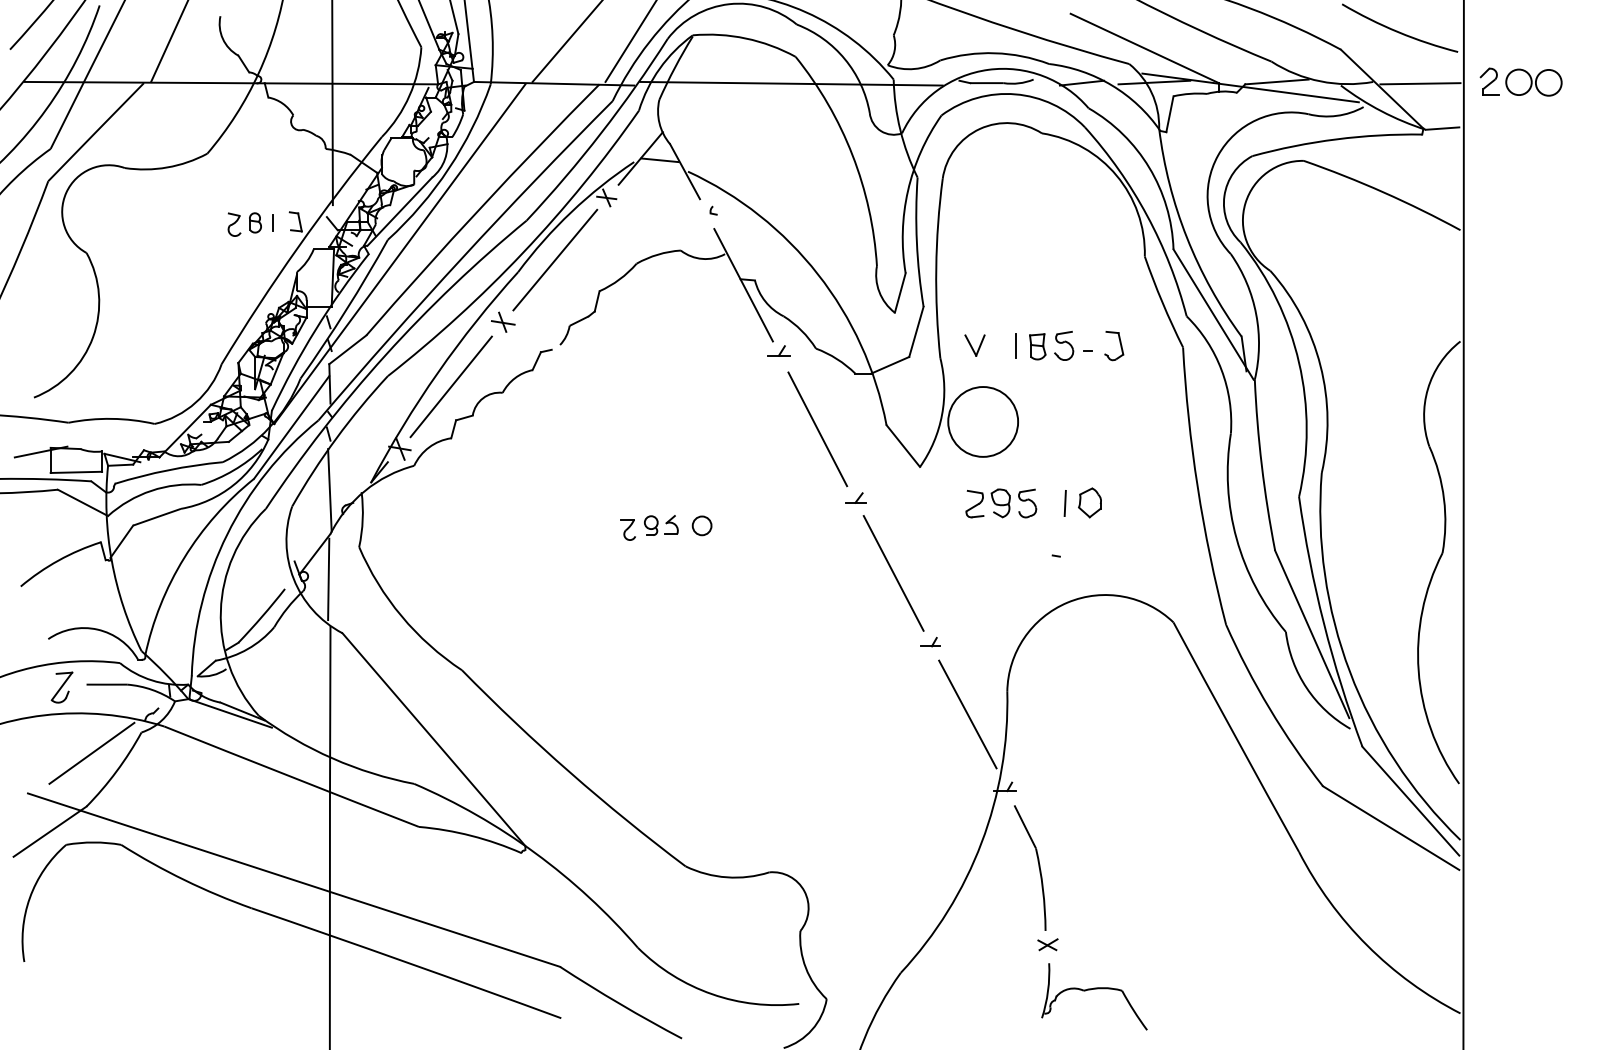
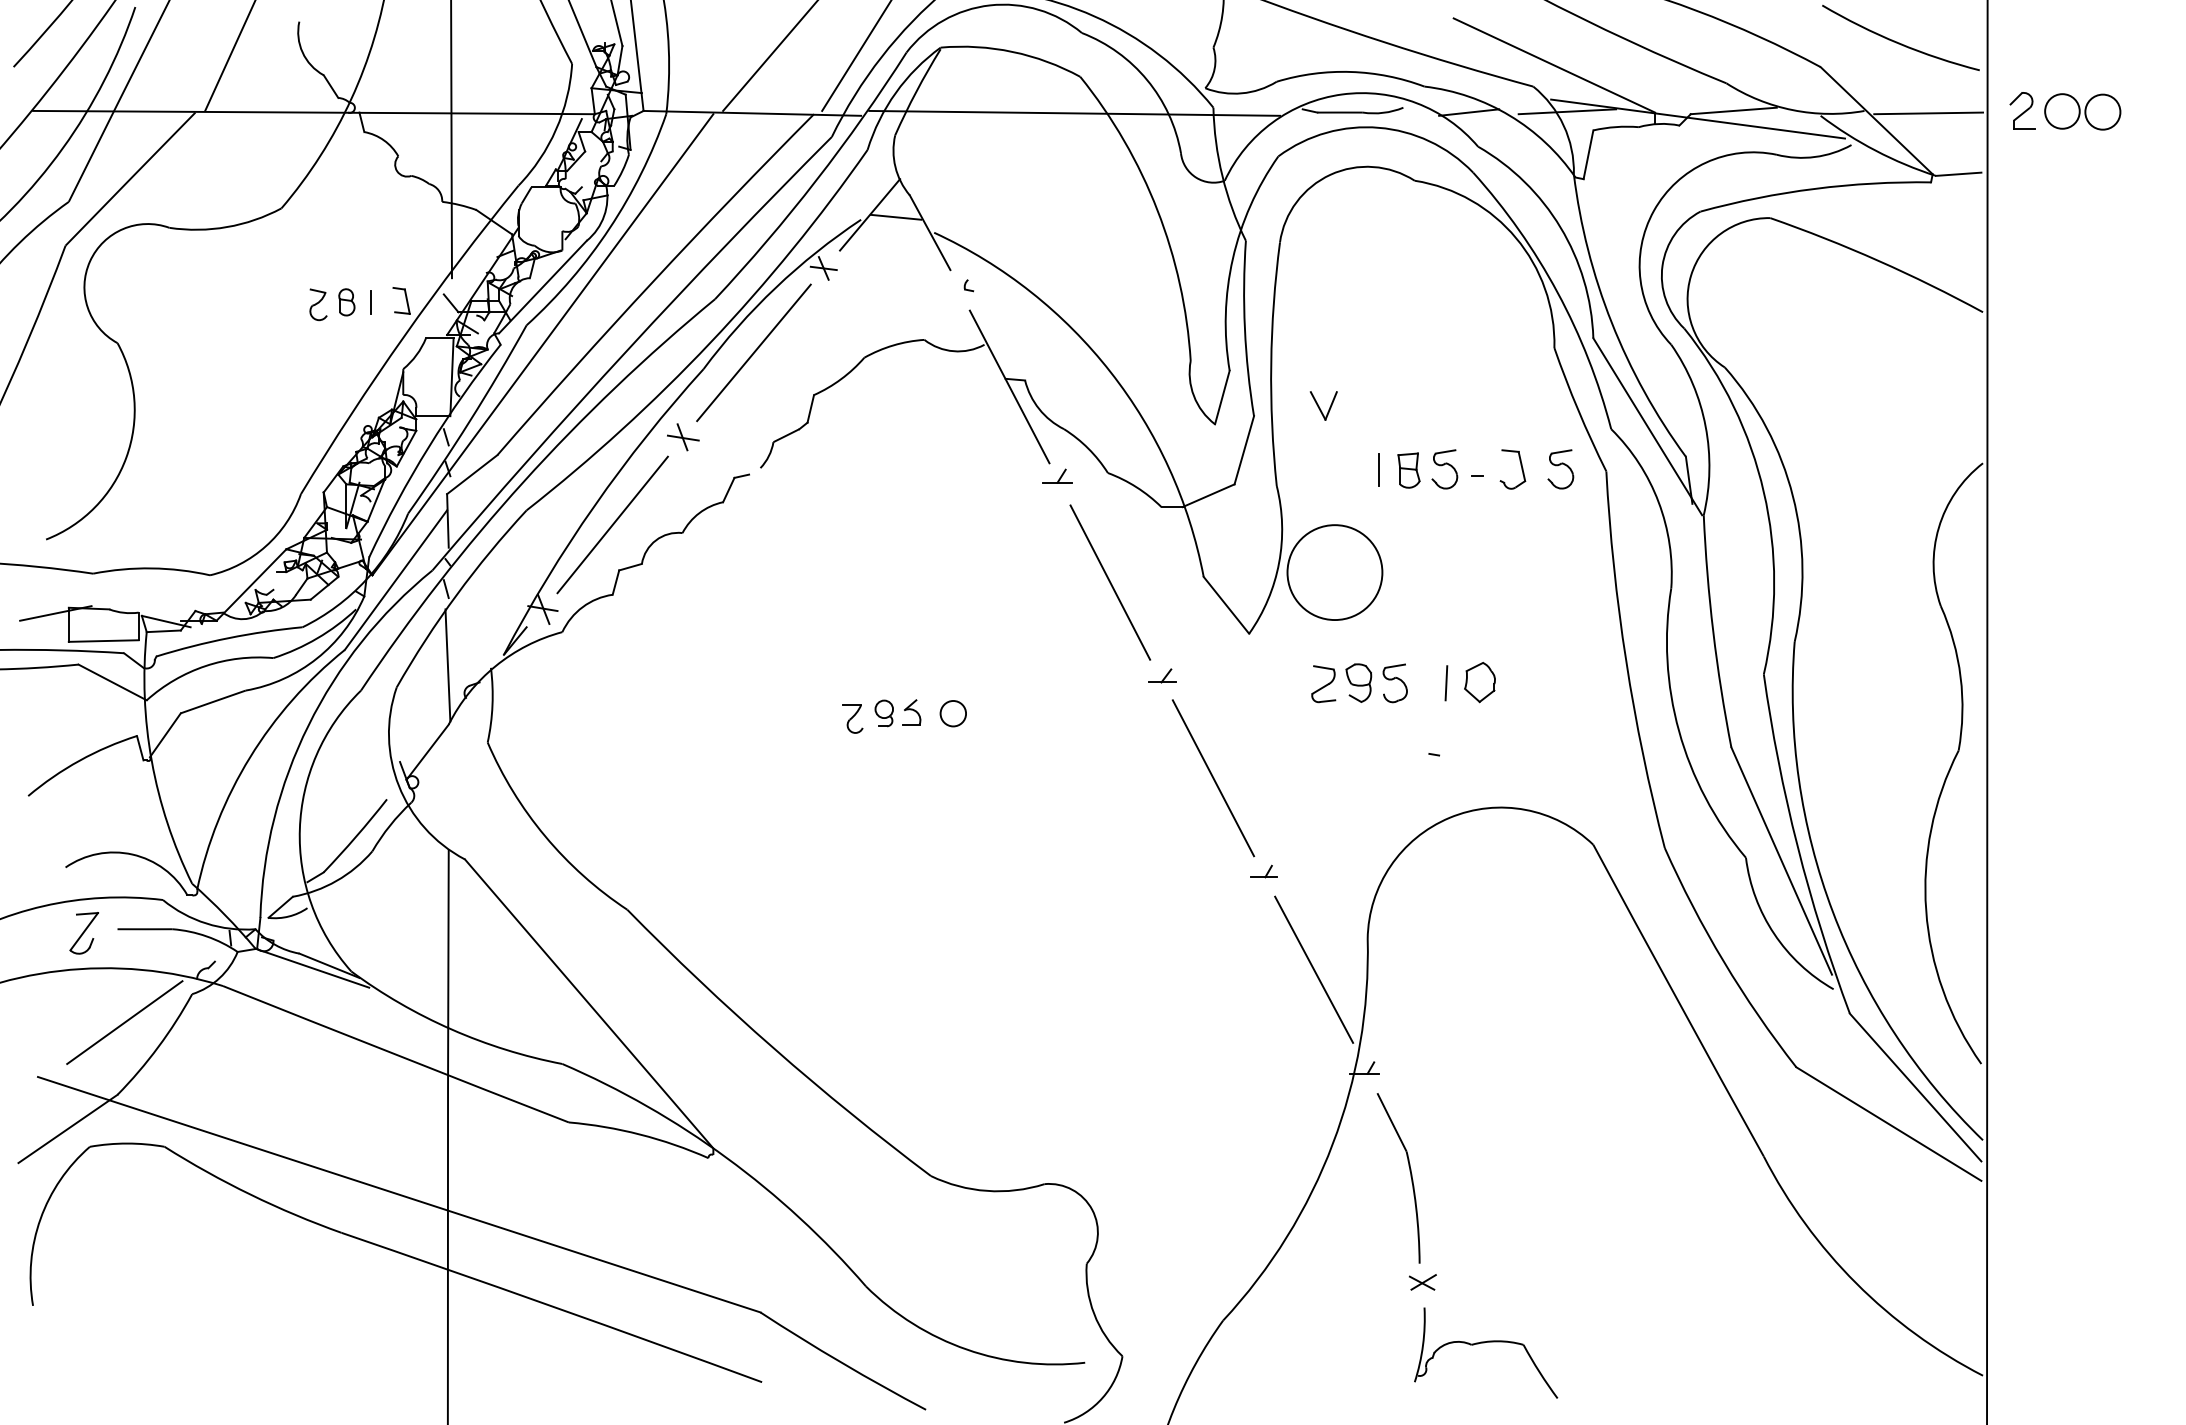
part: (974, 345) -> (1323, 405), moved
part: (1149, 346) -> (1560, 469), added
line: (328, 579) -> (446, 786), removed

